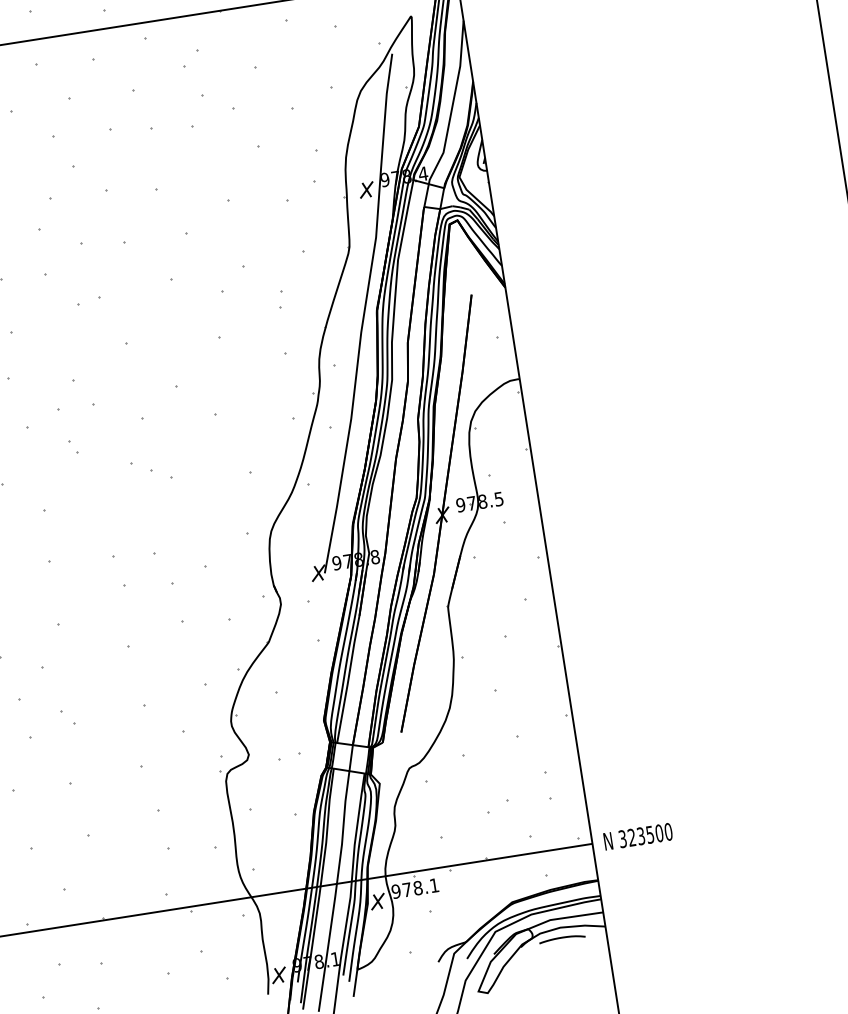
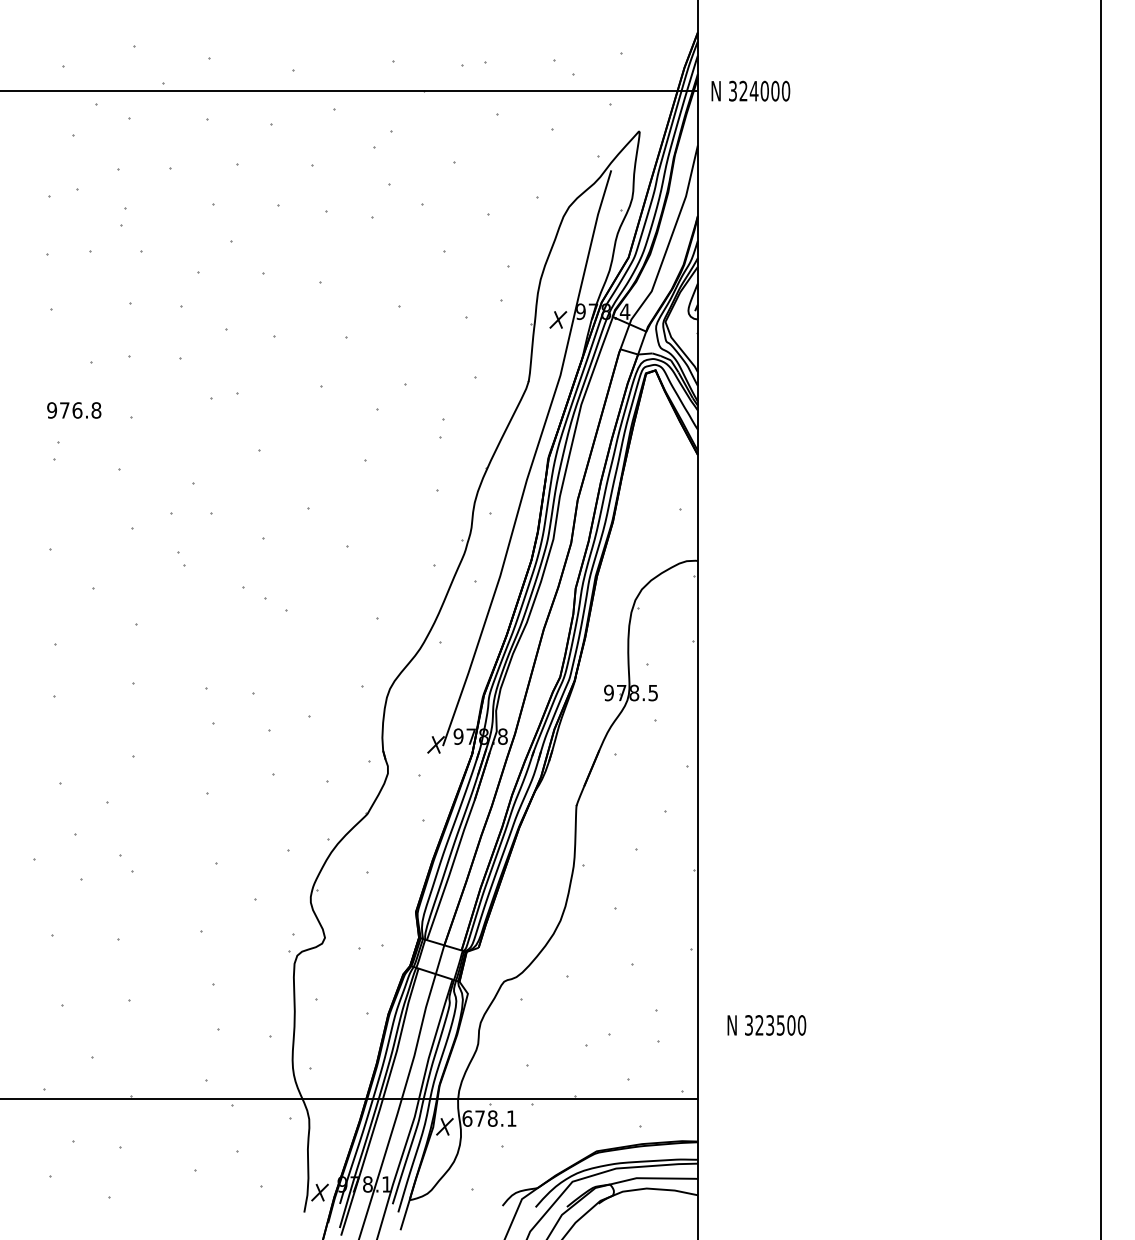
part: (436, 512) -> (579, 697), removed
text: (637, 836) -> (766, 1025), moved
text: (396, 891) -> (467, 1118), 978.1 -> 678.1
curve: (561, 938) -> (646, 1201), removed

